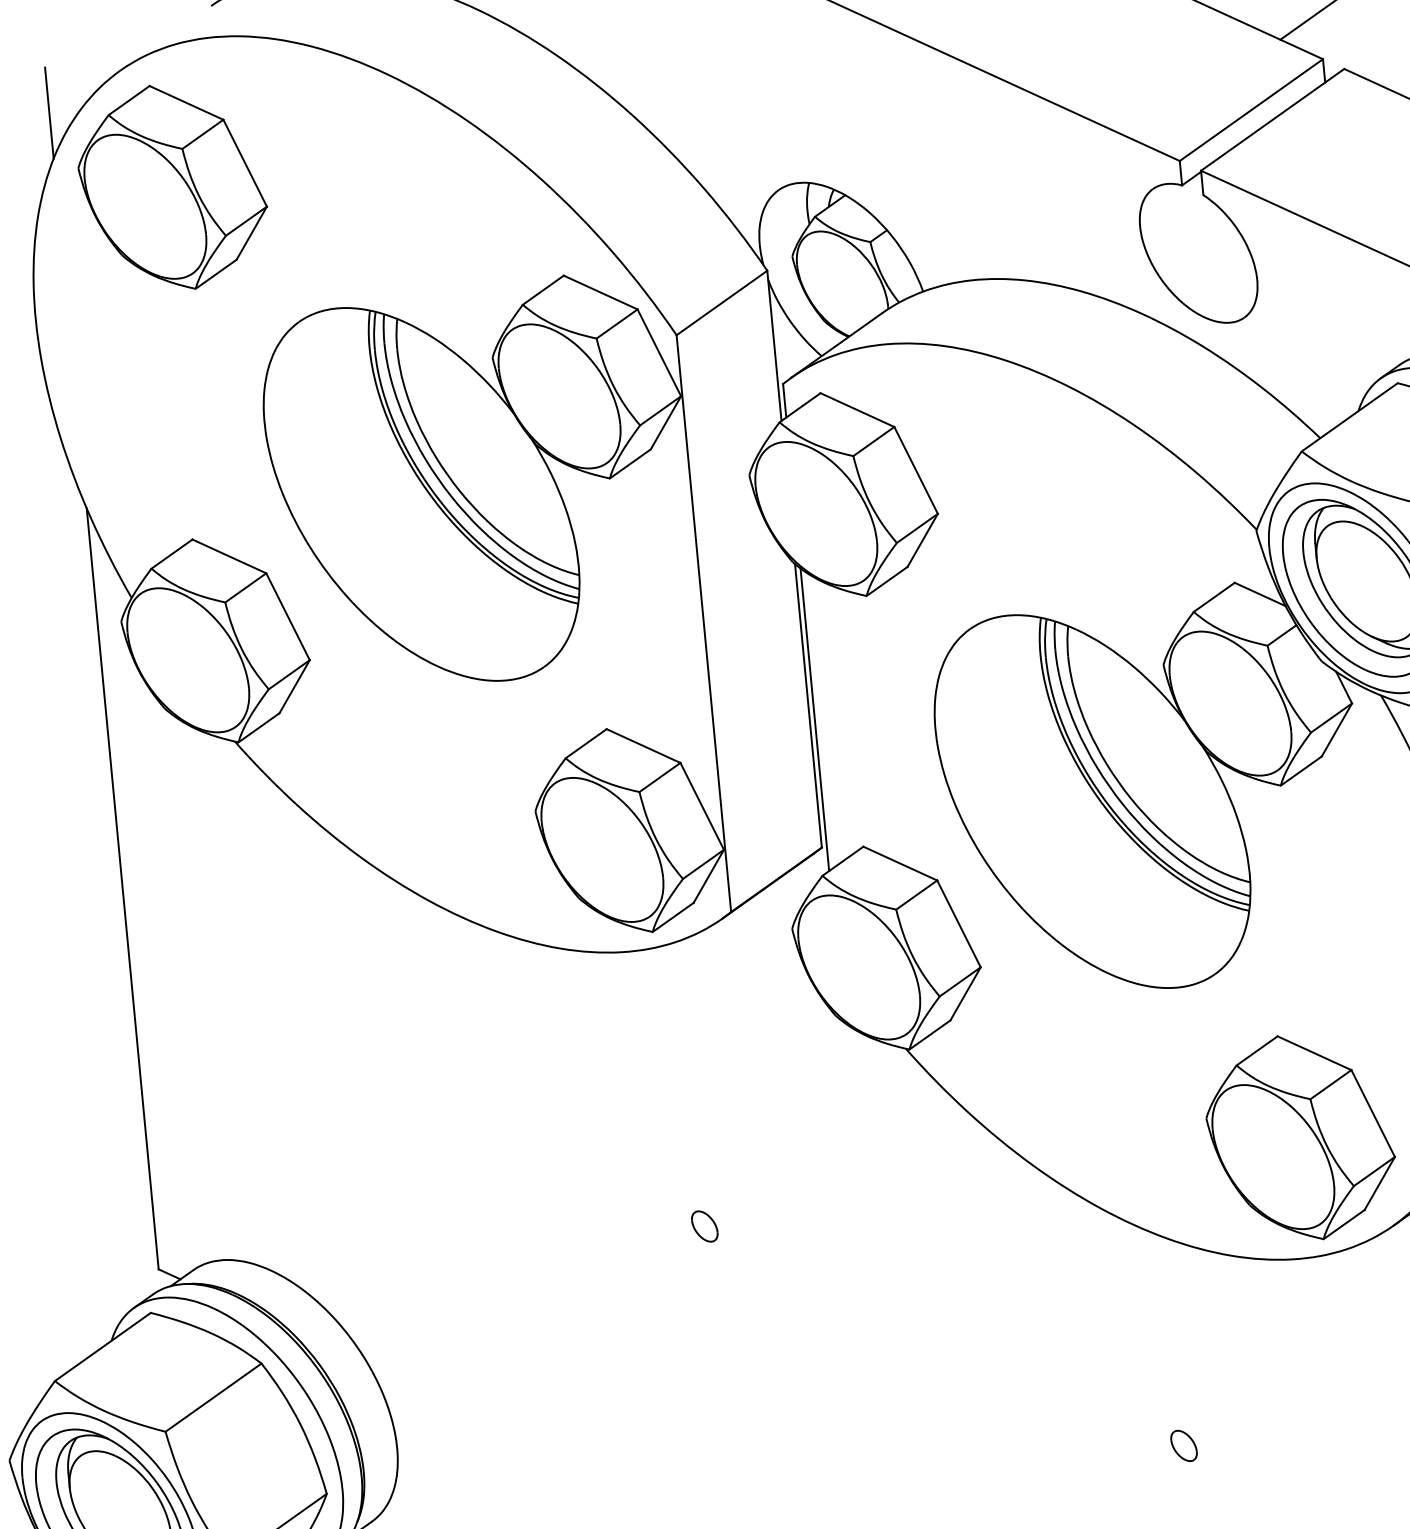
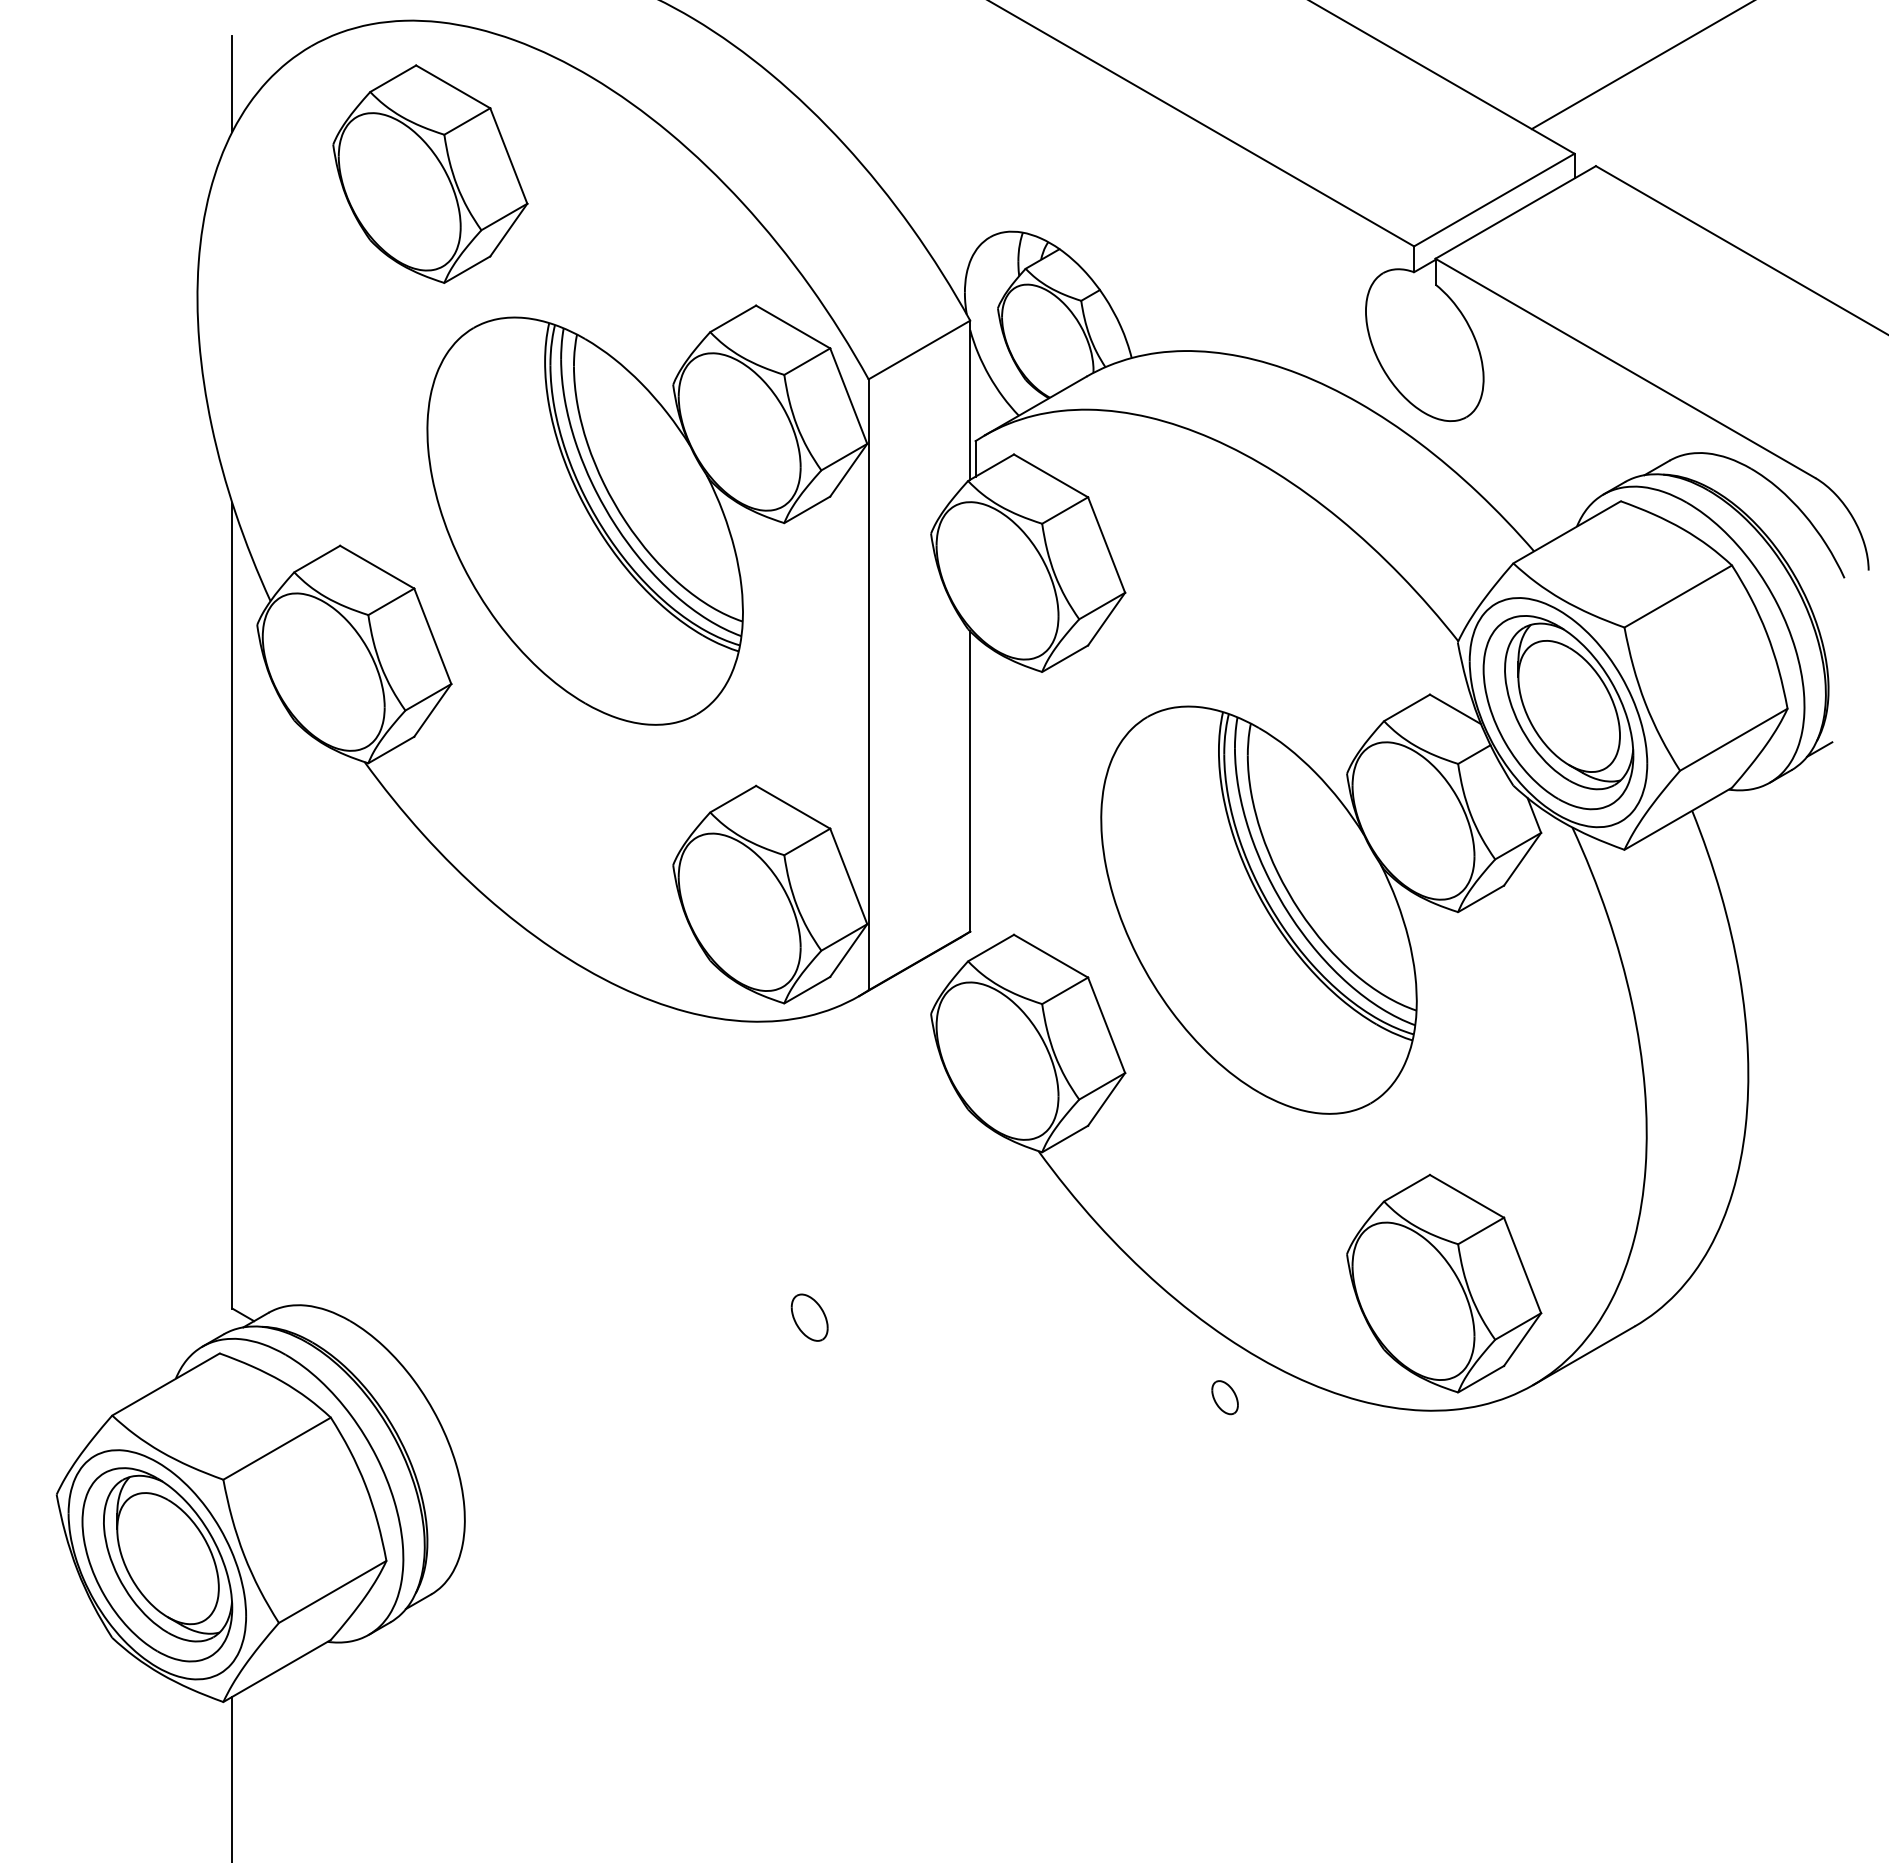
part: (172, 186) -> (430, 173), moved
line: (814, 719) -> (975, 796), removed
part: (704, 1226) -> (809, 1317), size x1.4
part: (1183, 1445) -> (1224, 1397), moved

